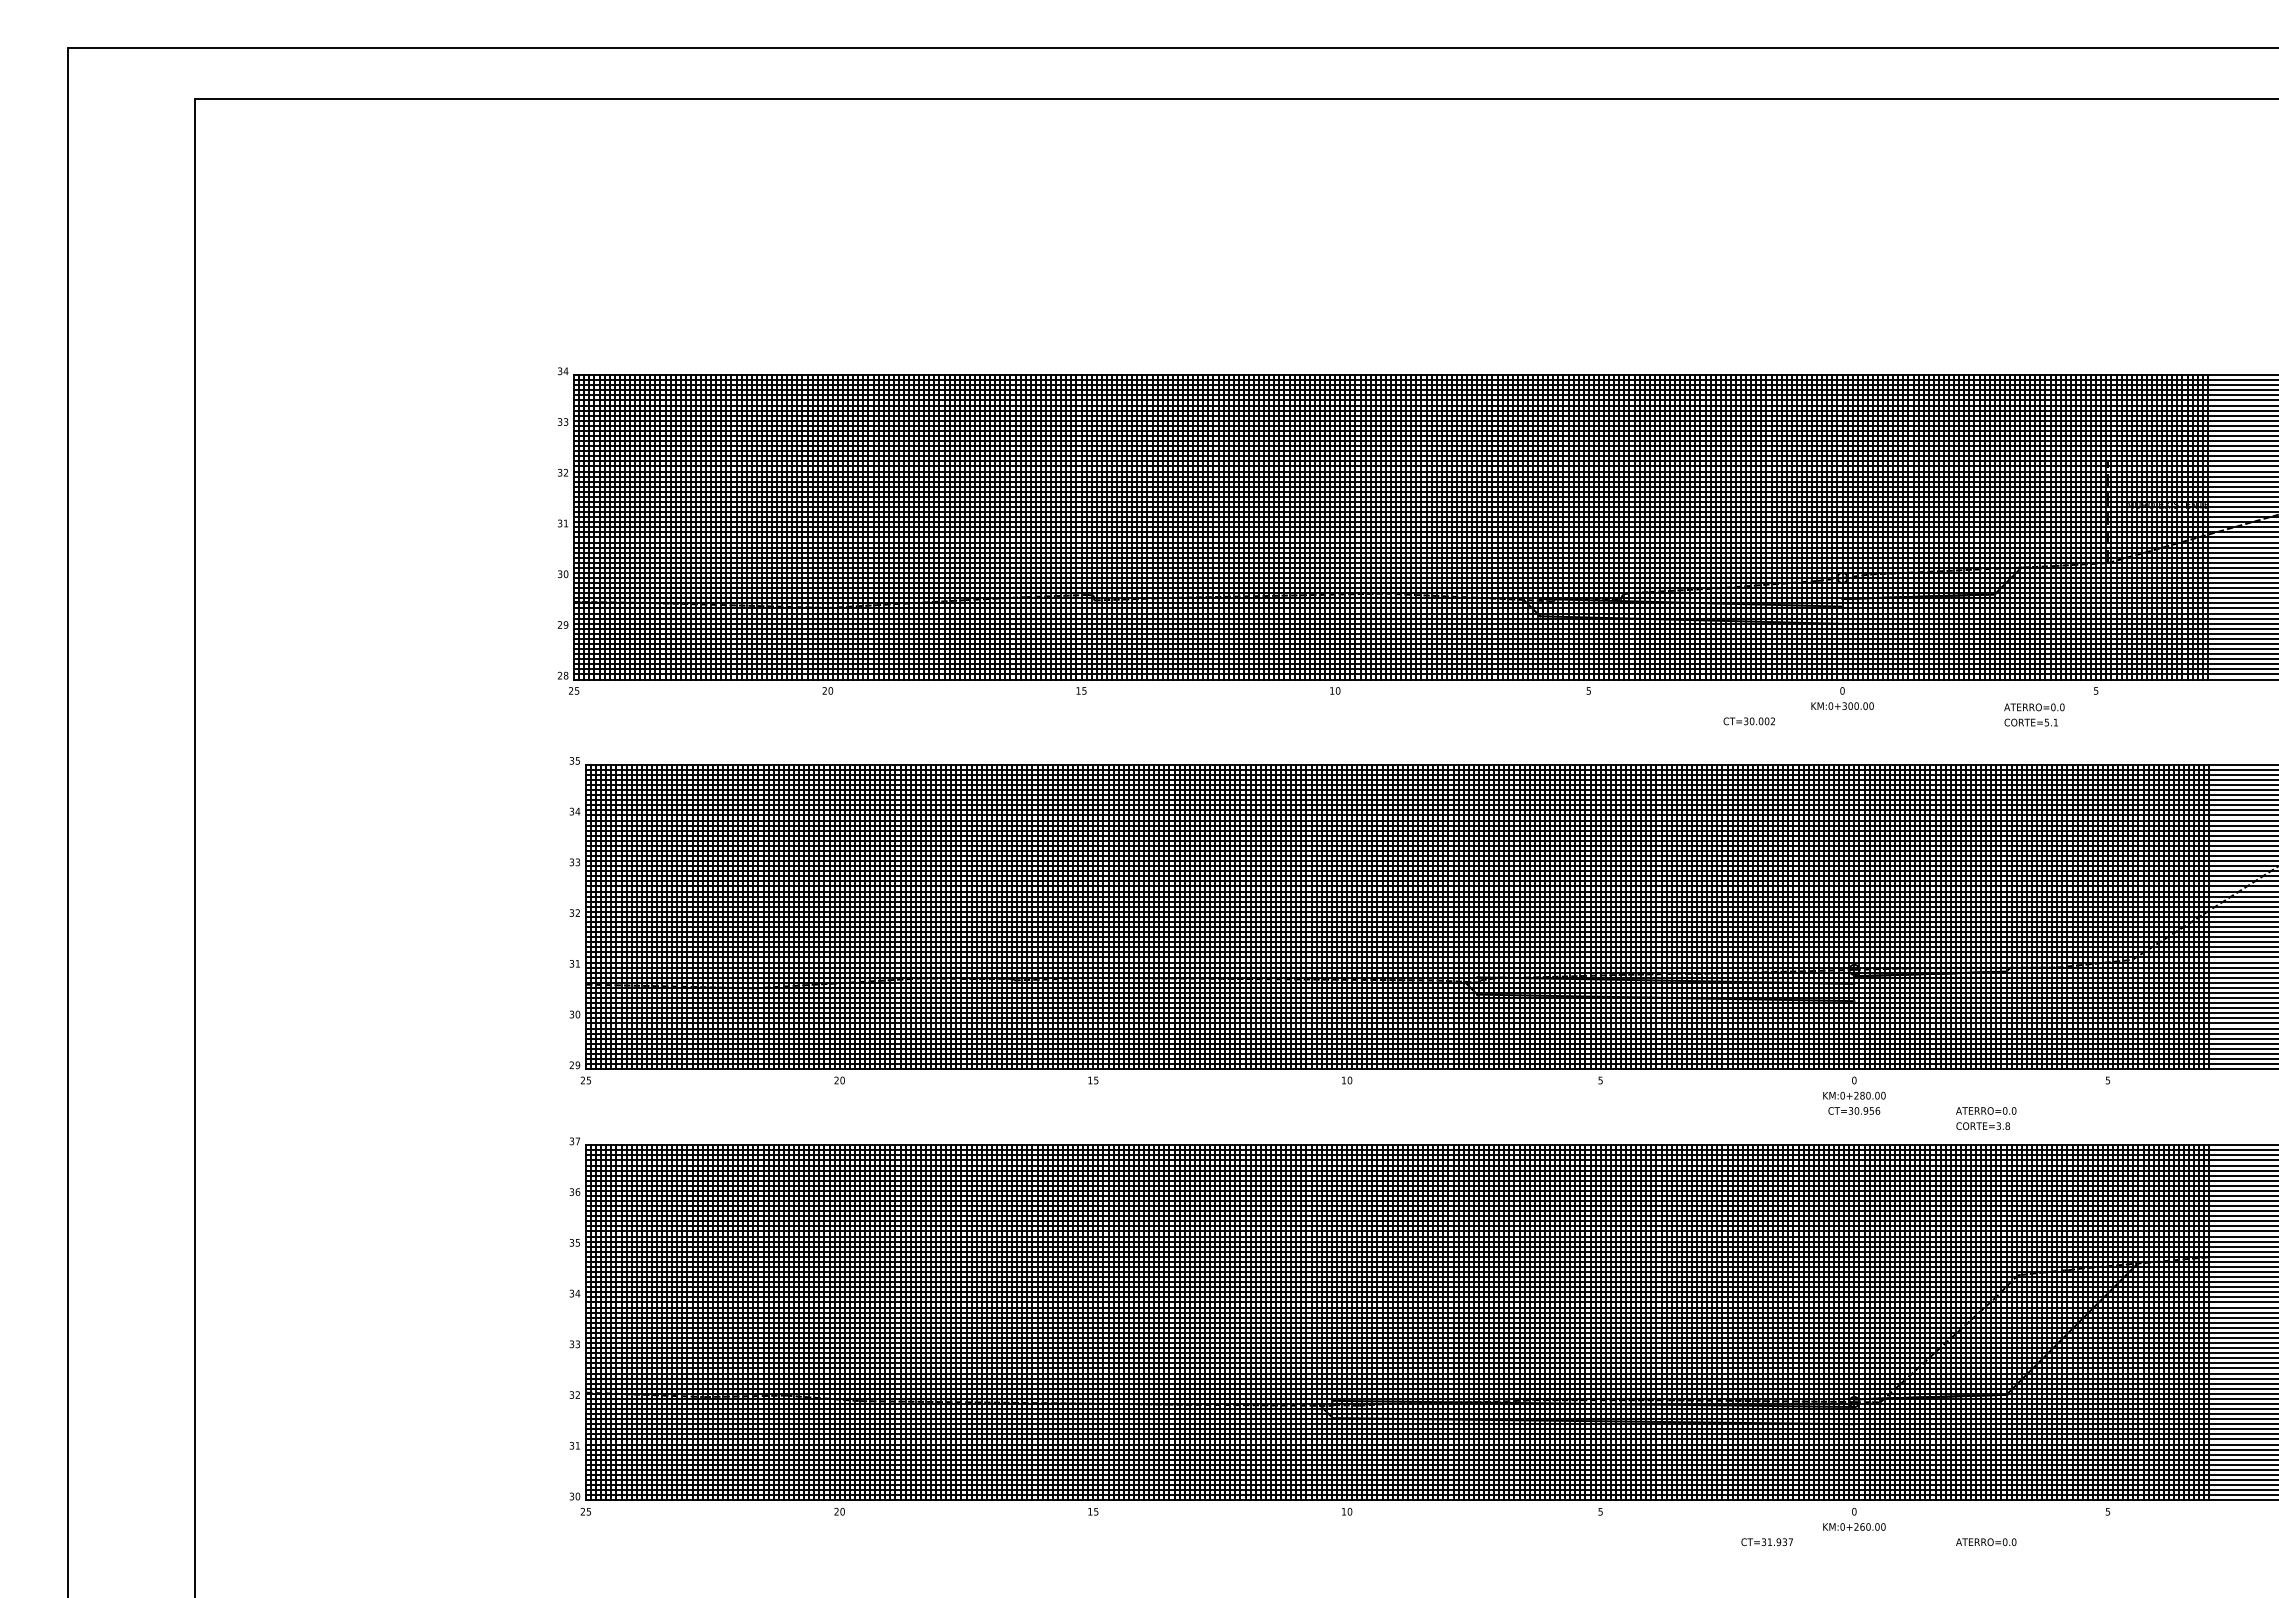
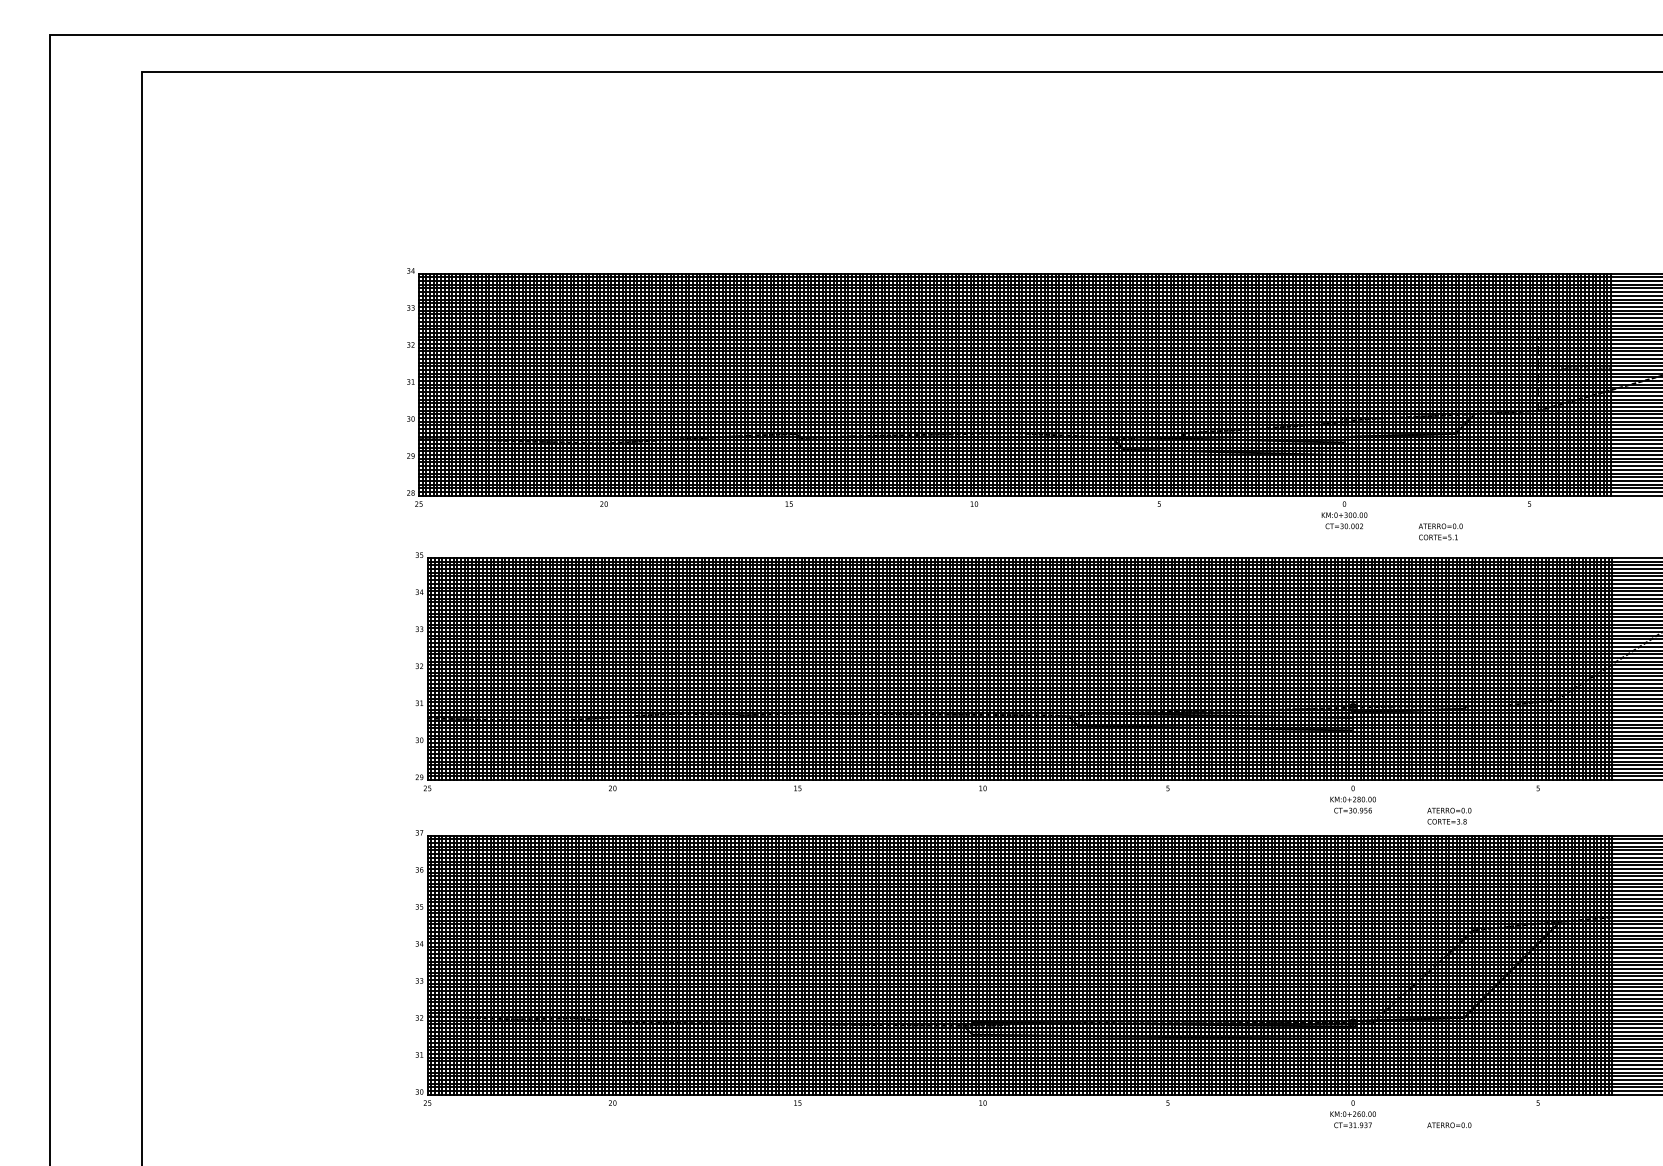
text: (2034, 714) -> (1440, 531), moved
text: (1748, 721) -> (1343, 526), moved
text: (1766, 1542) -> (1352, 1125), moved

